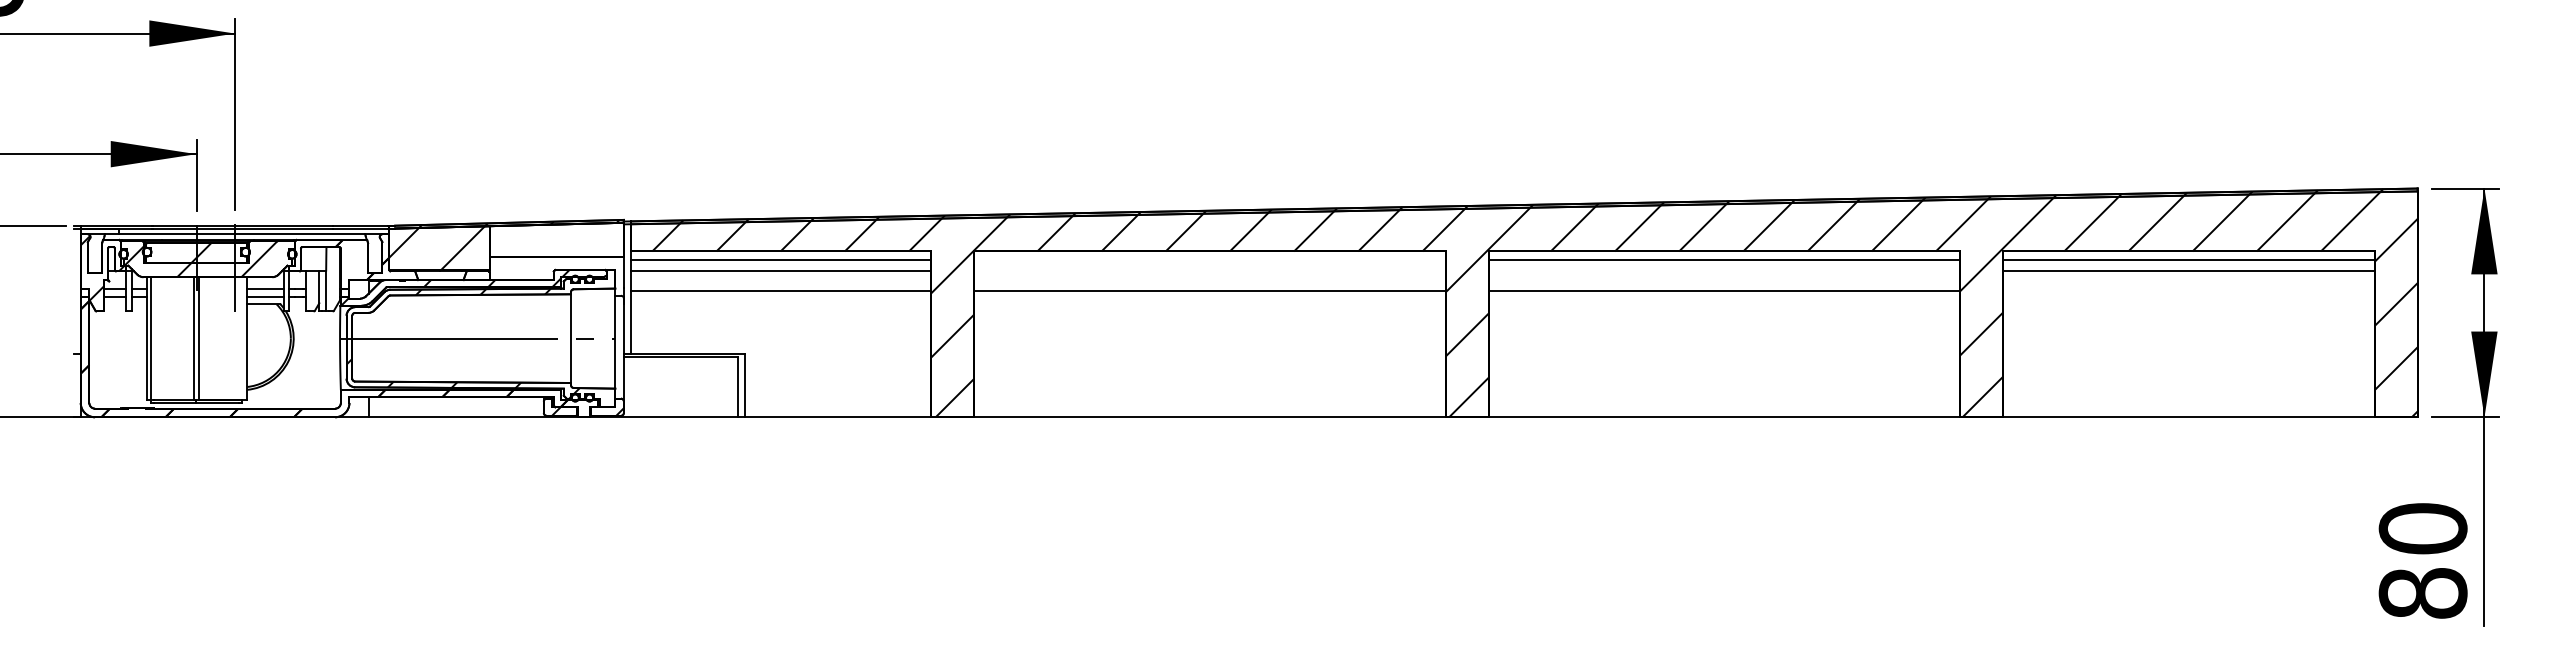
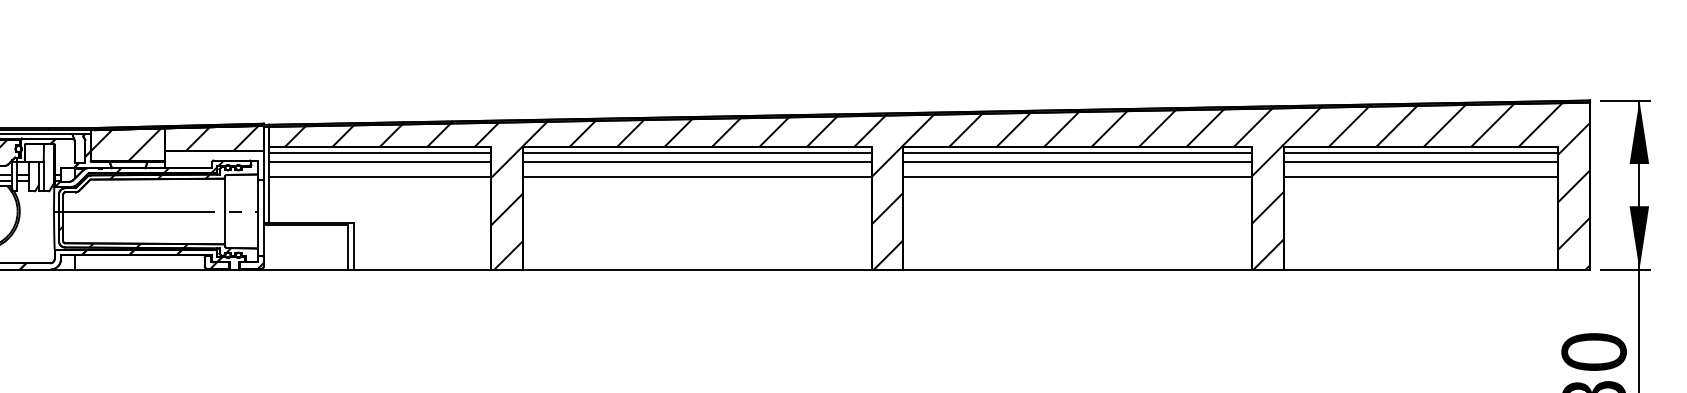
hatch: (567, 239) -> (222, 138), added
line: (1209, 260) -> (696, 153), added
line: (1209, 271) -> (696, 161), added
line: (1724, 271) -> (1077, 161), added
line: (2188, 291) -> (1420, 176), added

